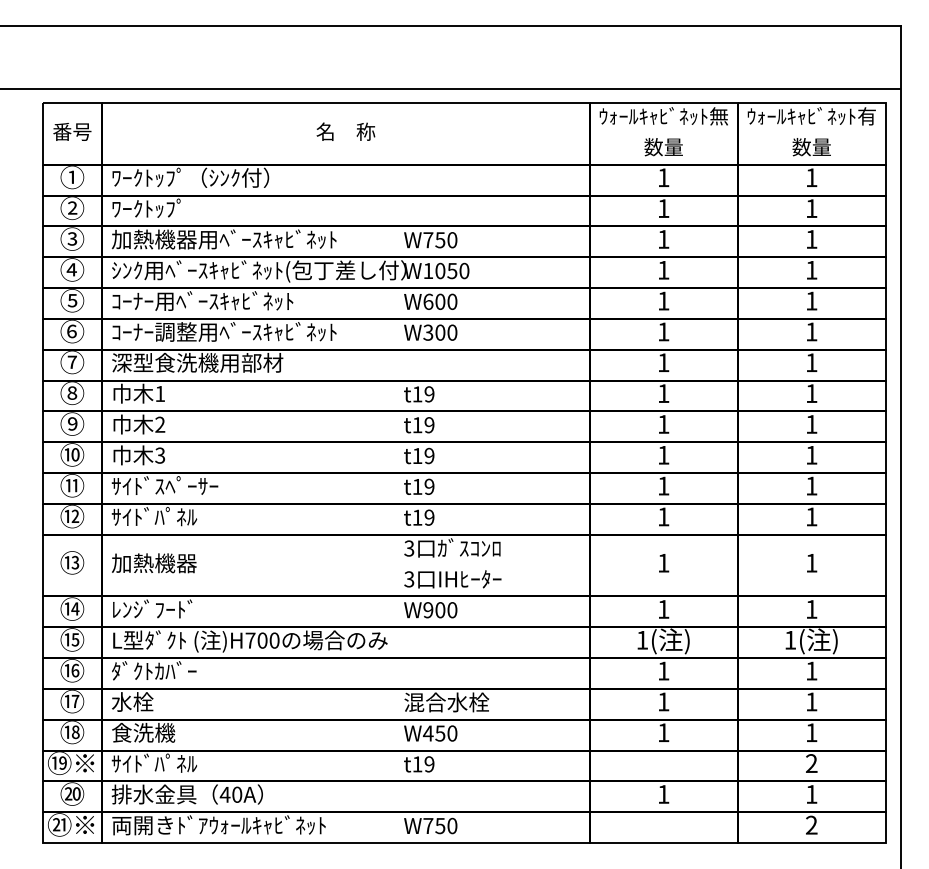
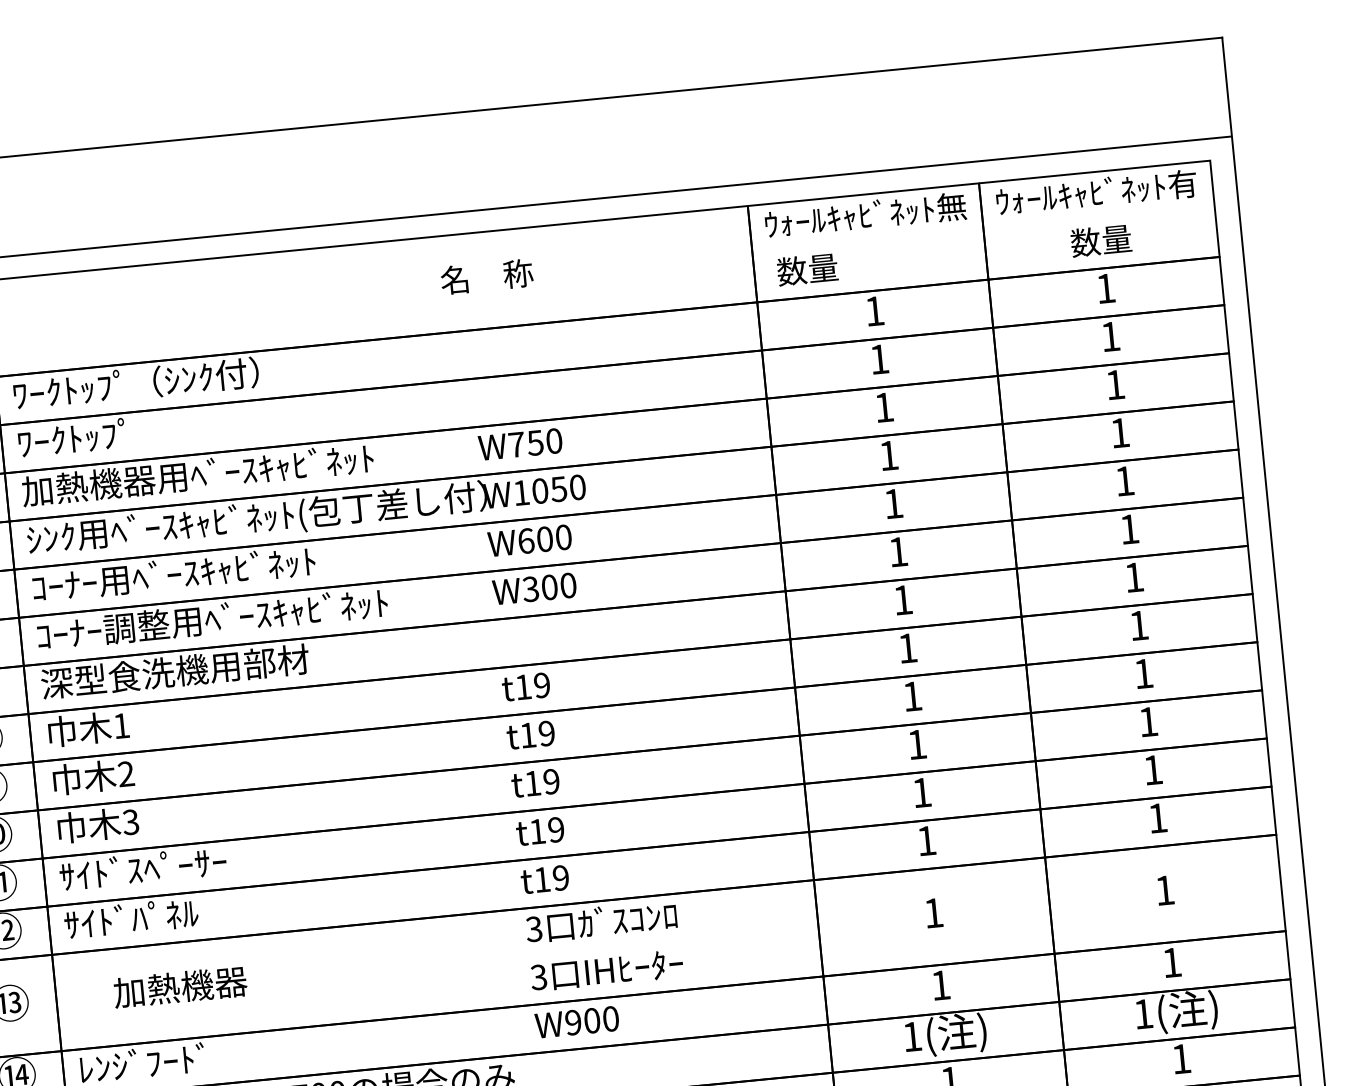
text: (345, 131) -> (486, 276), moved
text: (663, 147) -> (807, 270), moved
text: (154, 563) -> (180, 987), moved

